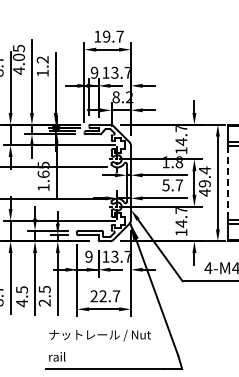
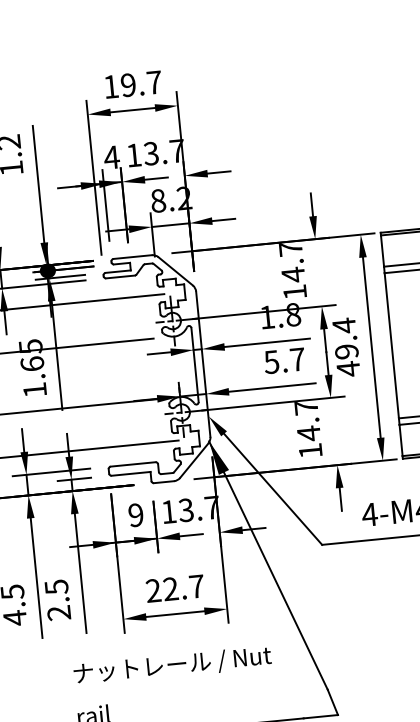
text: (94, 72) -> (111, 156), 9 -> 4
line: (228, 183) -> (392, 346), dashed -> solid

